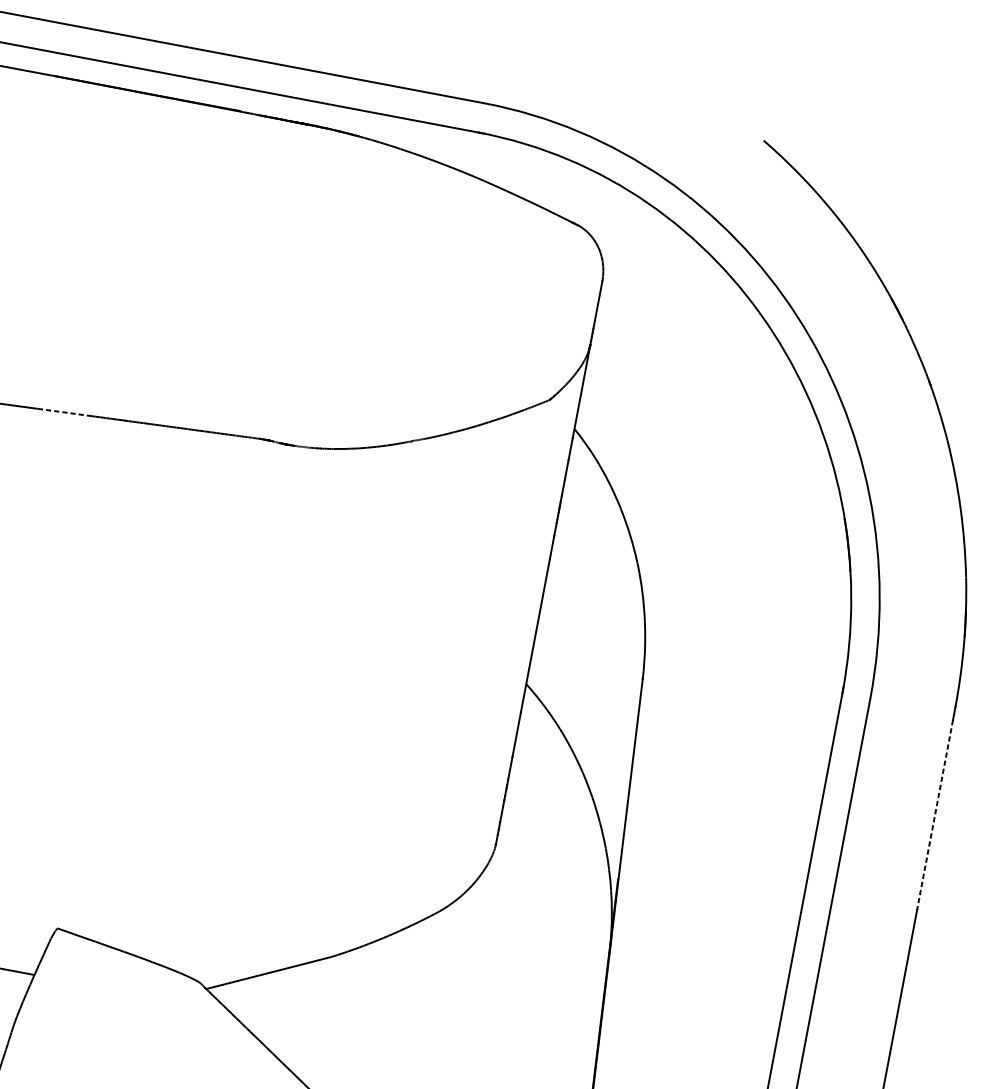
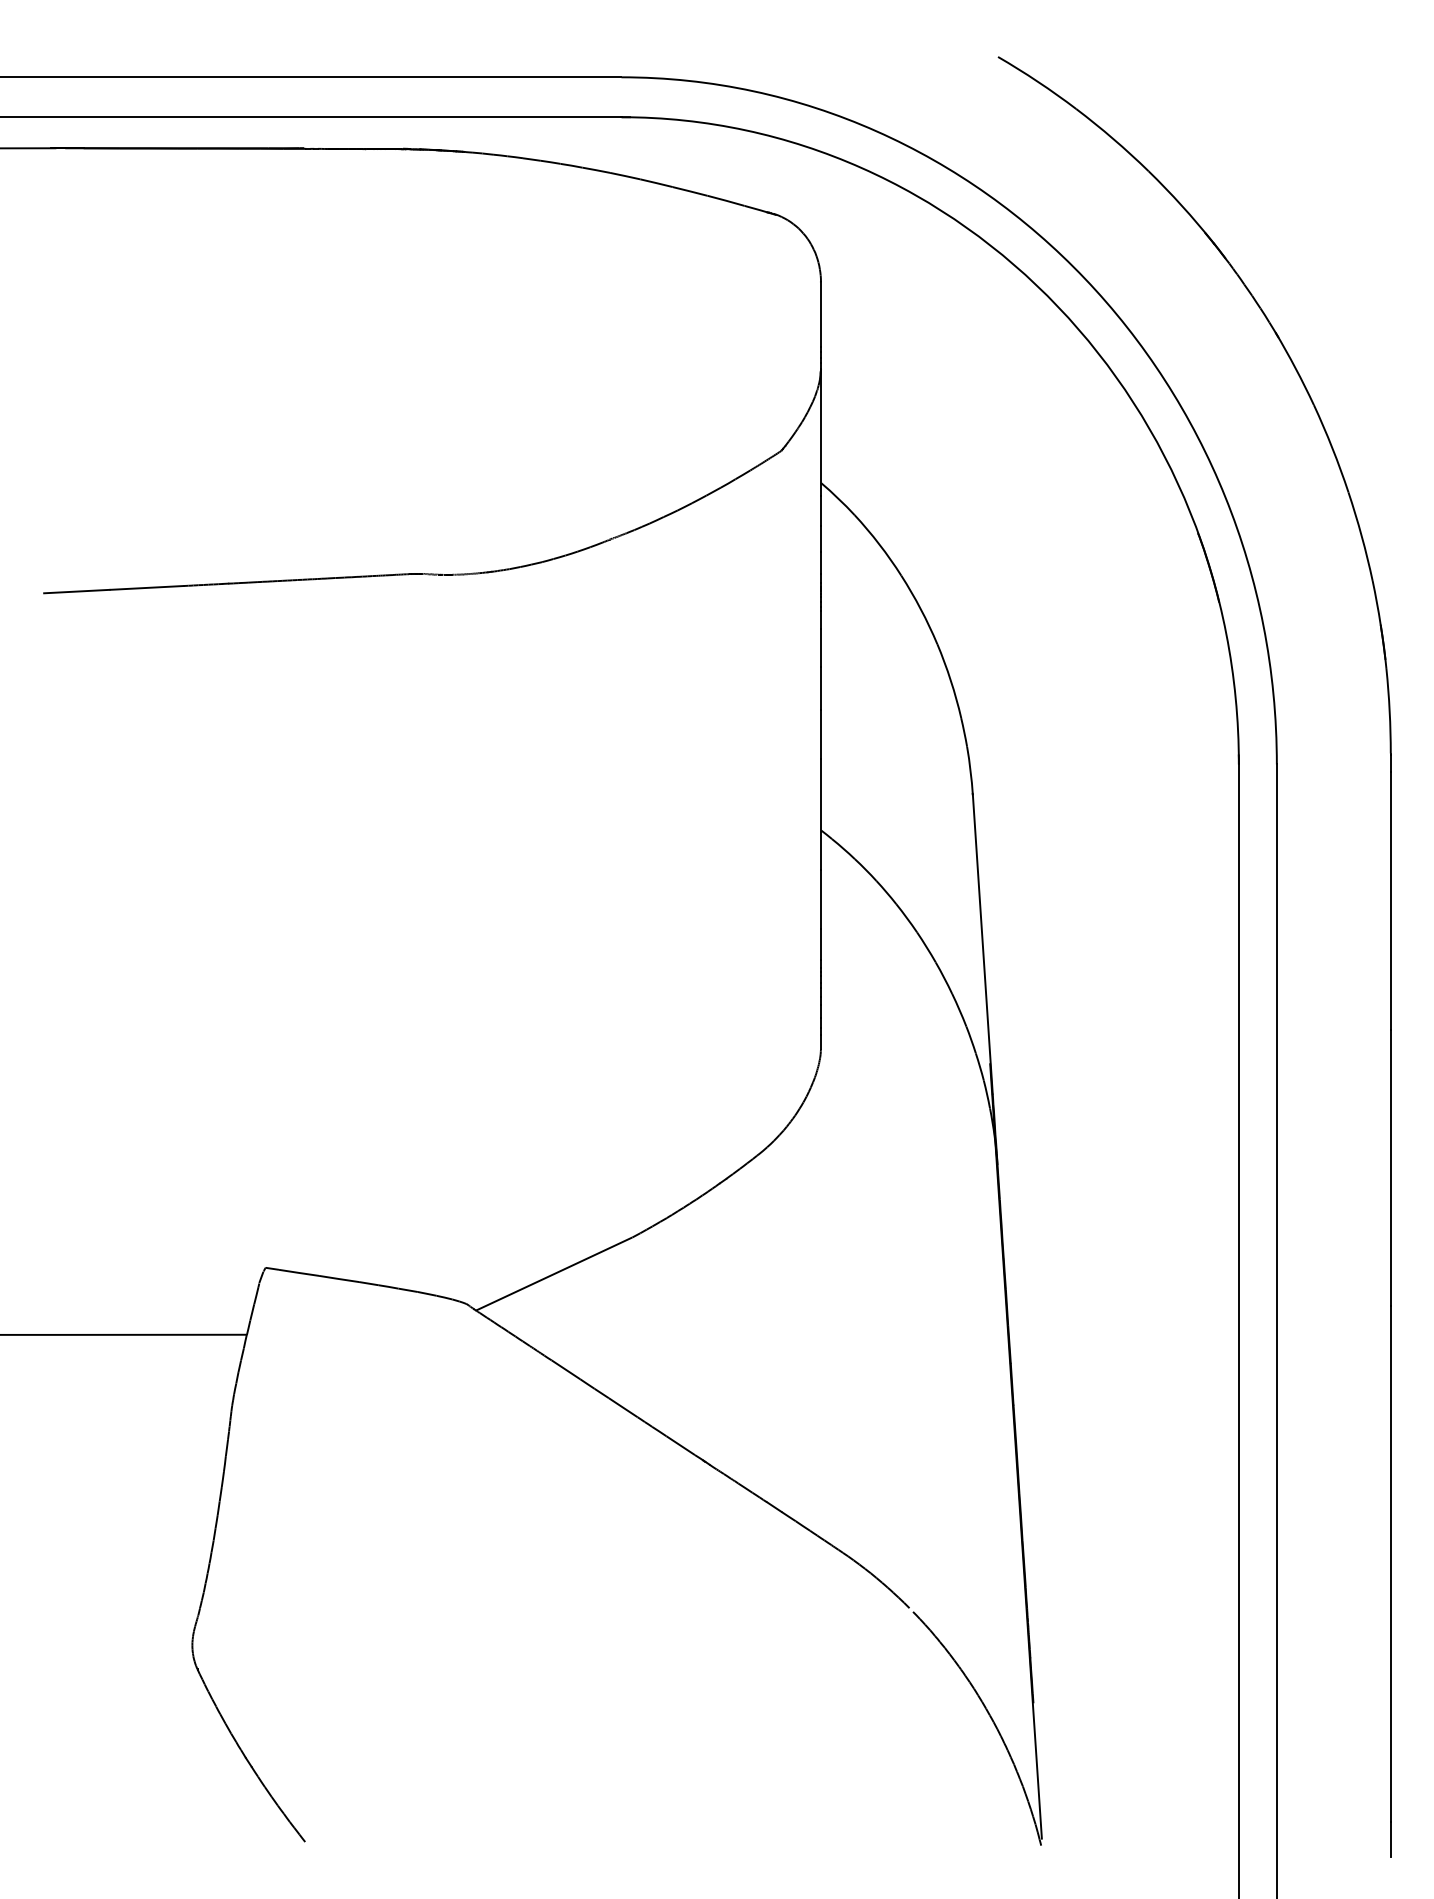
line: (65, 412) -> (147, 587), dashed -> solid
line: (934, 815) -> (1390, 901), dashed -> solid

